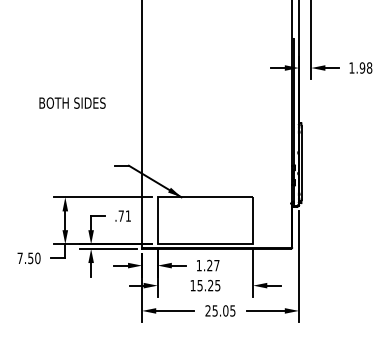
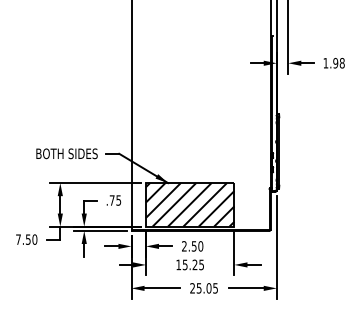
text: (71, 102) -> (66, 153), moved
text: (128, 216) -> (118, 200), .71 -> .75
hatch: (204, 220) -> (189, 204), added
text: (207, 265) -> (192, 246), 1.27 -> 2.50

